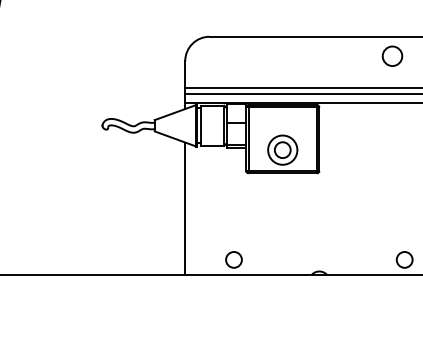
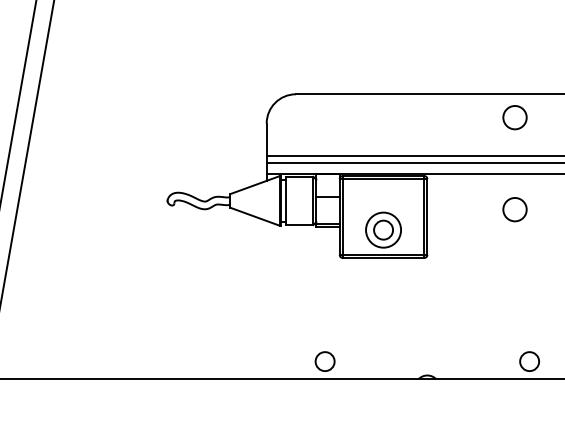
circle: (392, 132) -> (514, 209), added
line: (185, 208) -> (266, 299), removed

